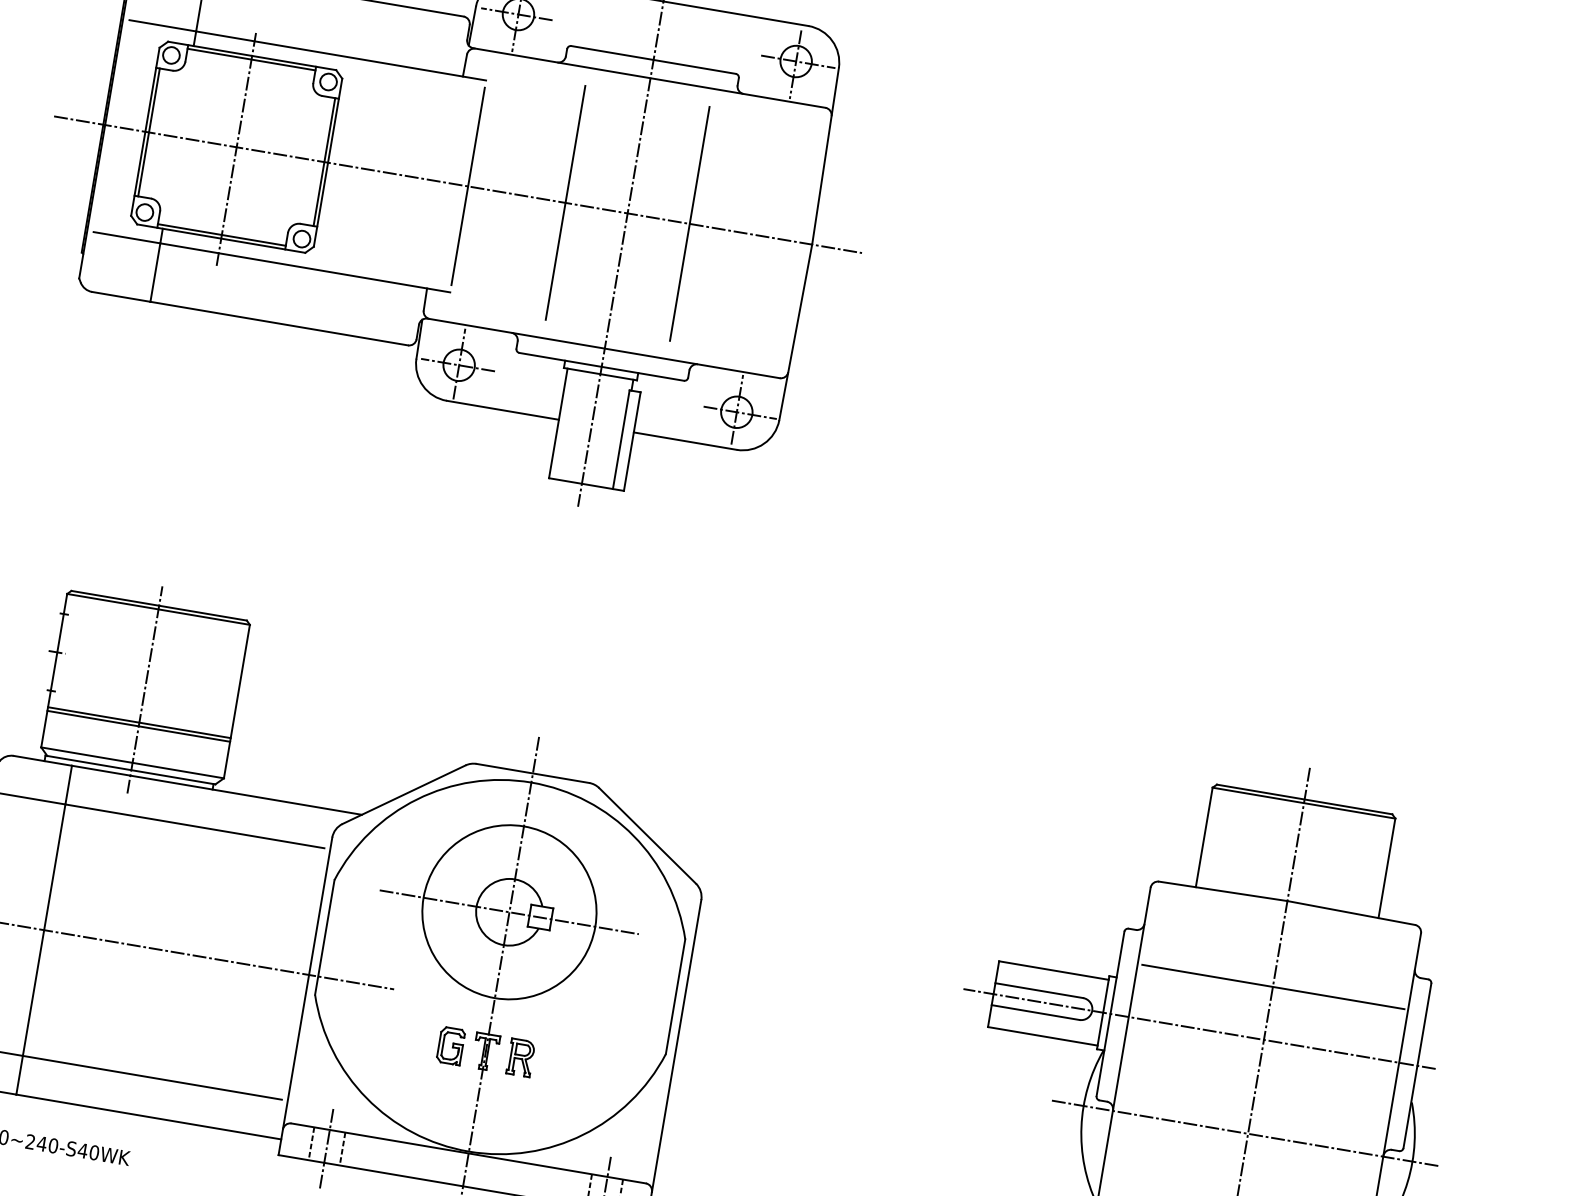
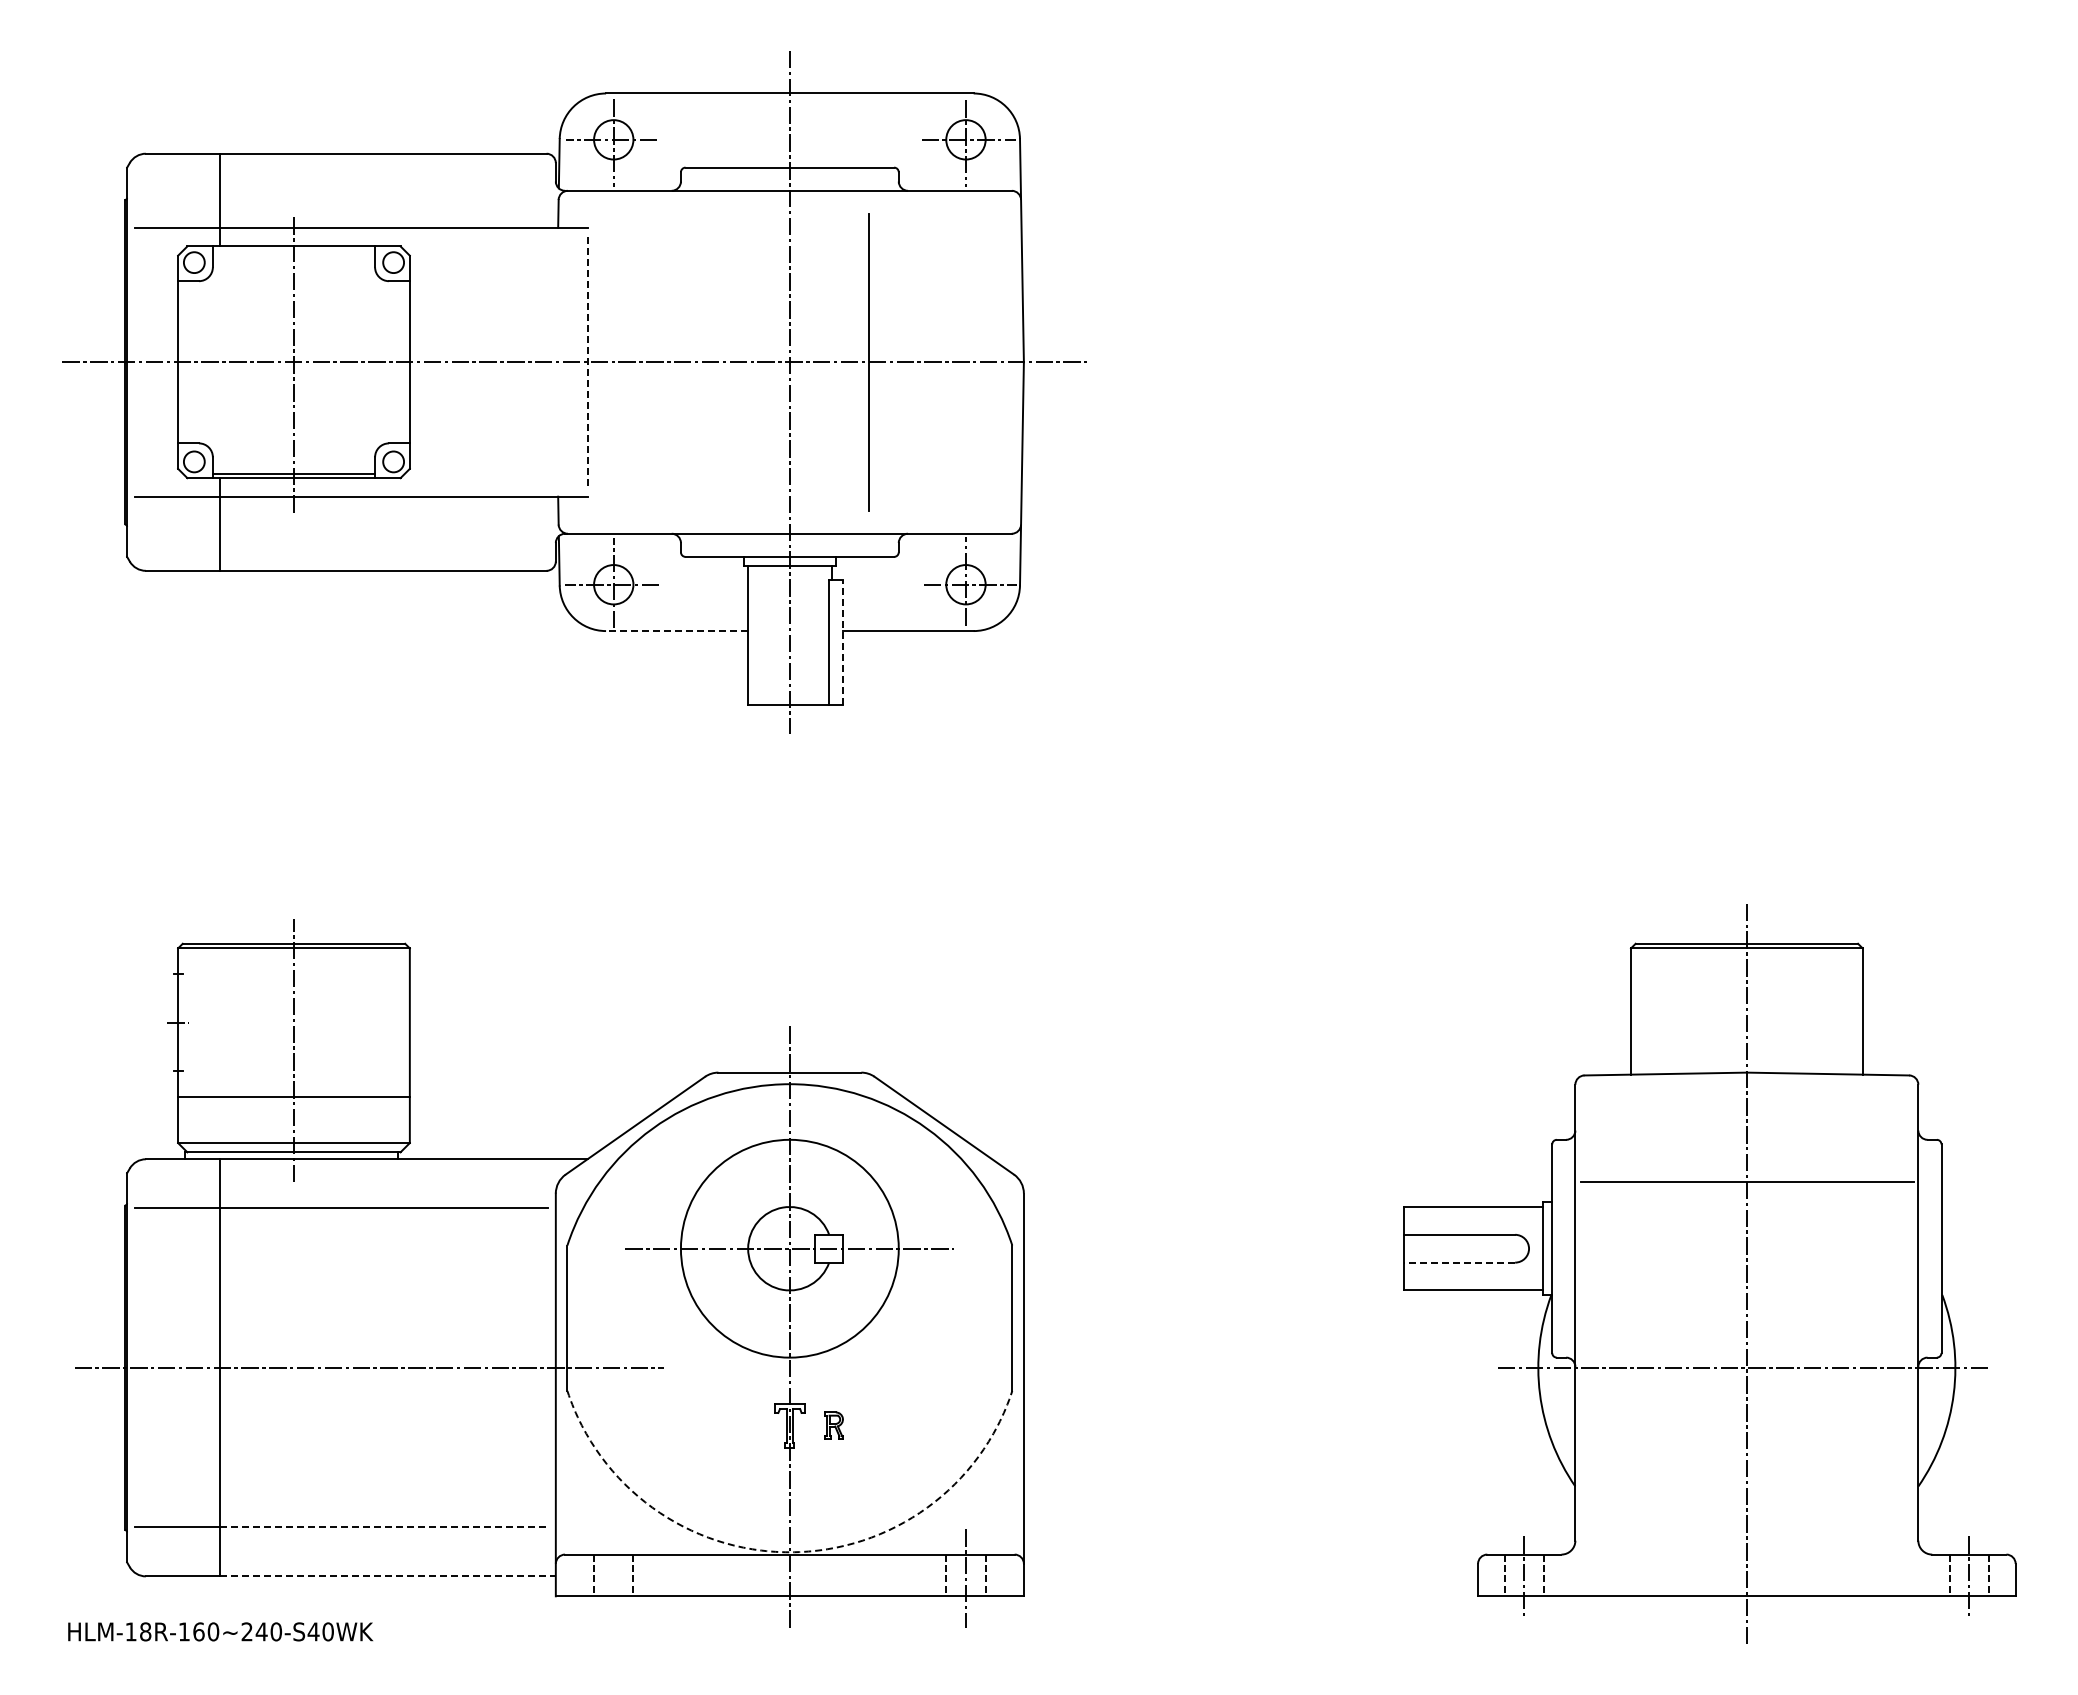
line: (251, 59) -> (293, 251), removed
line: (148, 132) -> (182, 362), removed
line: (324, 162) -> (405, 362), removed
line: (468, 186) -> (587, 362), solid -> dashed
line: (565, 202) -> (711, 361), removed
line: (502, 410) -> (676, 631), solid -> dashed
line: (632, 441) -> (843, 642), solid -> dashed
line: (138, 722) -> (293, 1092), removed
line: (1035, 1012) -> (1459, 1262), solid -> dashed
line: (1199, 1028) -> (1664, 1248), removed
part: (450, 1045) -> (745, 1425), removed
part: (520, 1057) -> (833, 1425), size x0.6
line: (152, 1078) -> (384, 1527), solid -> dashed
line: (148, 1117) -> (387, 1576), solid -> dashed
line: (326, 1148) -> (613, 1578), removed
arc: (468, 1151) -> (789, 1552), solid -> dashed

